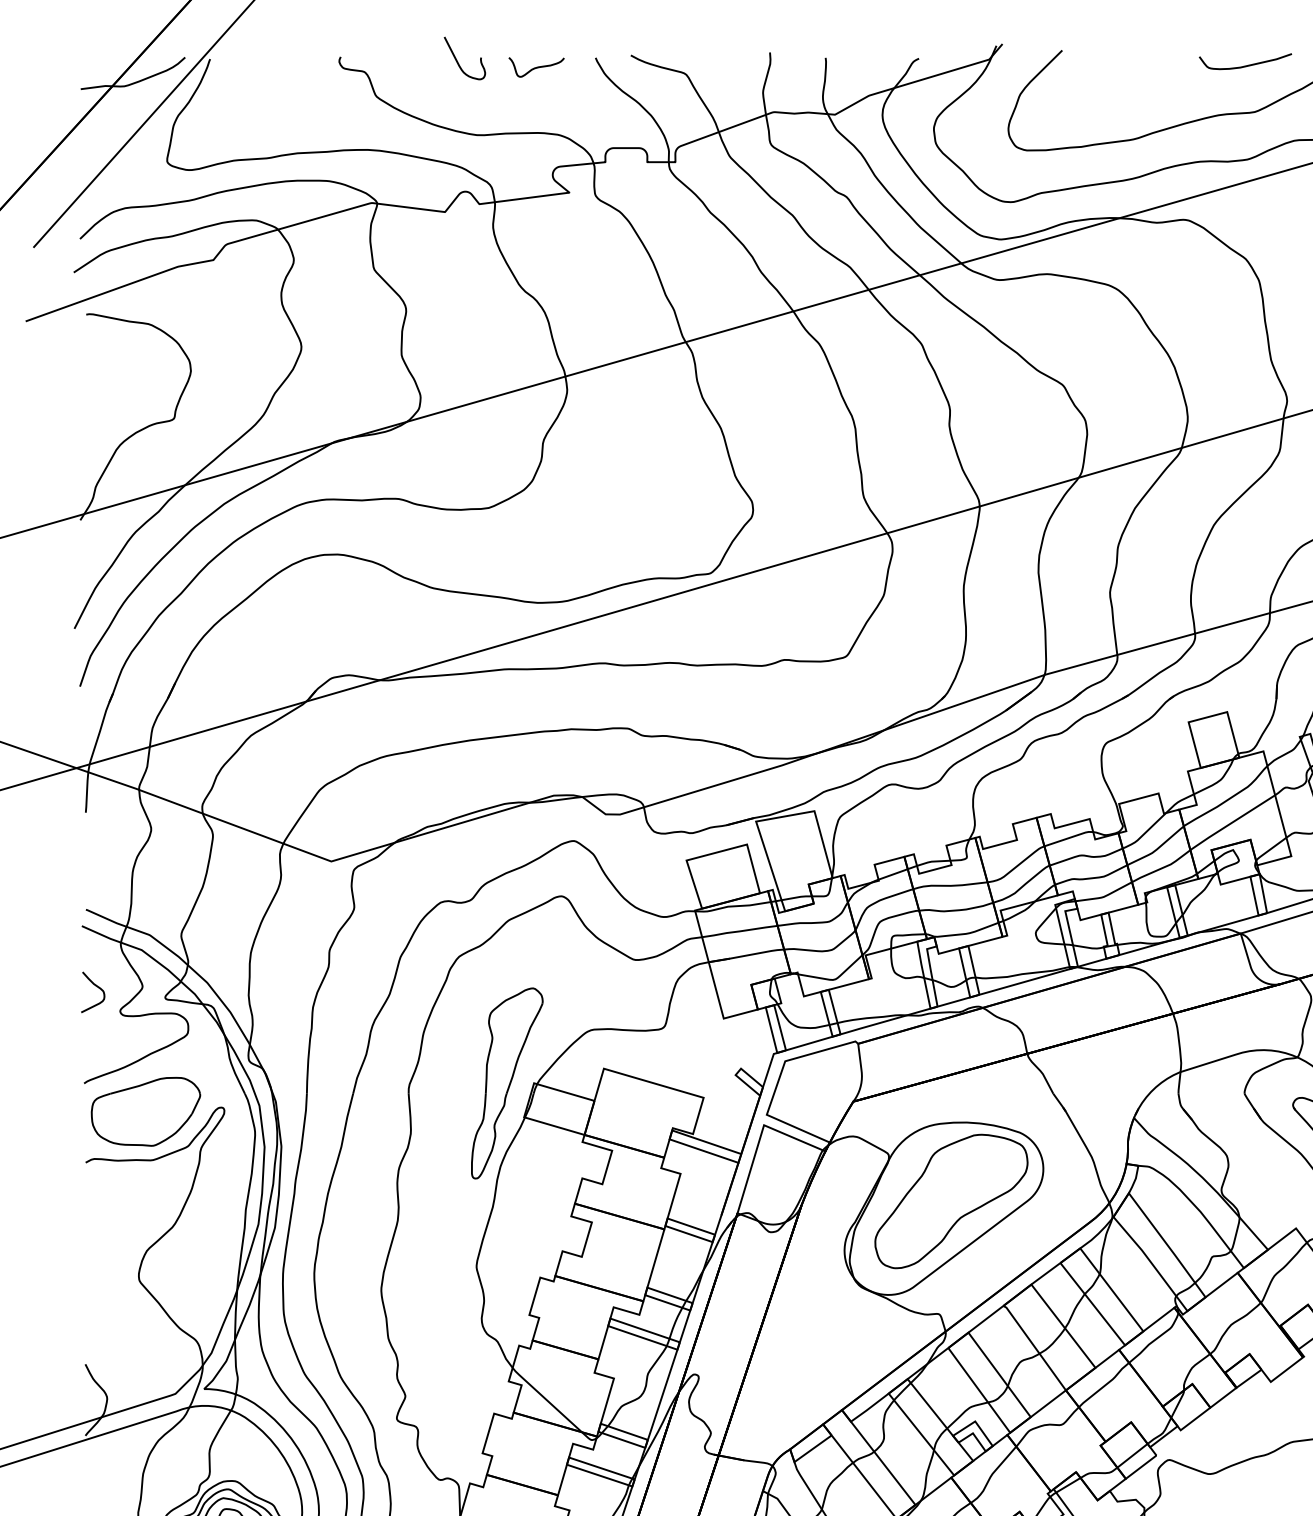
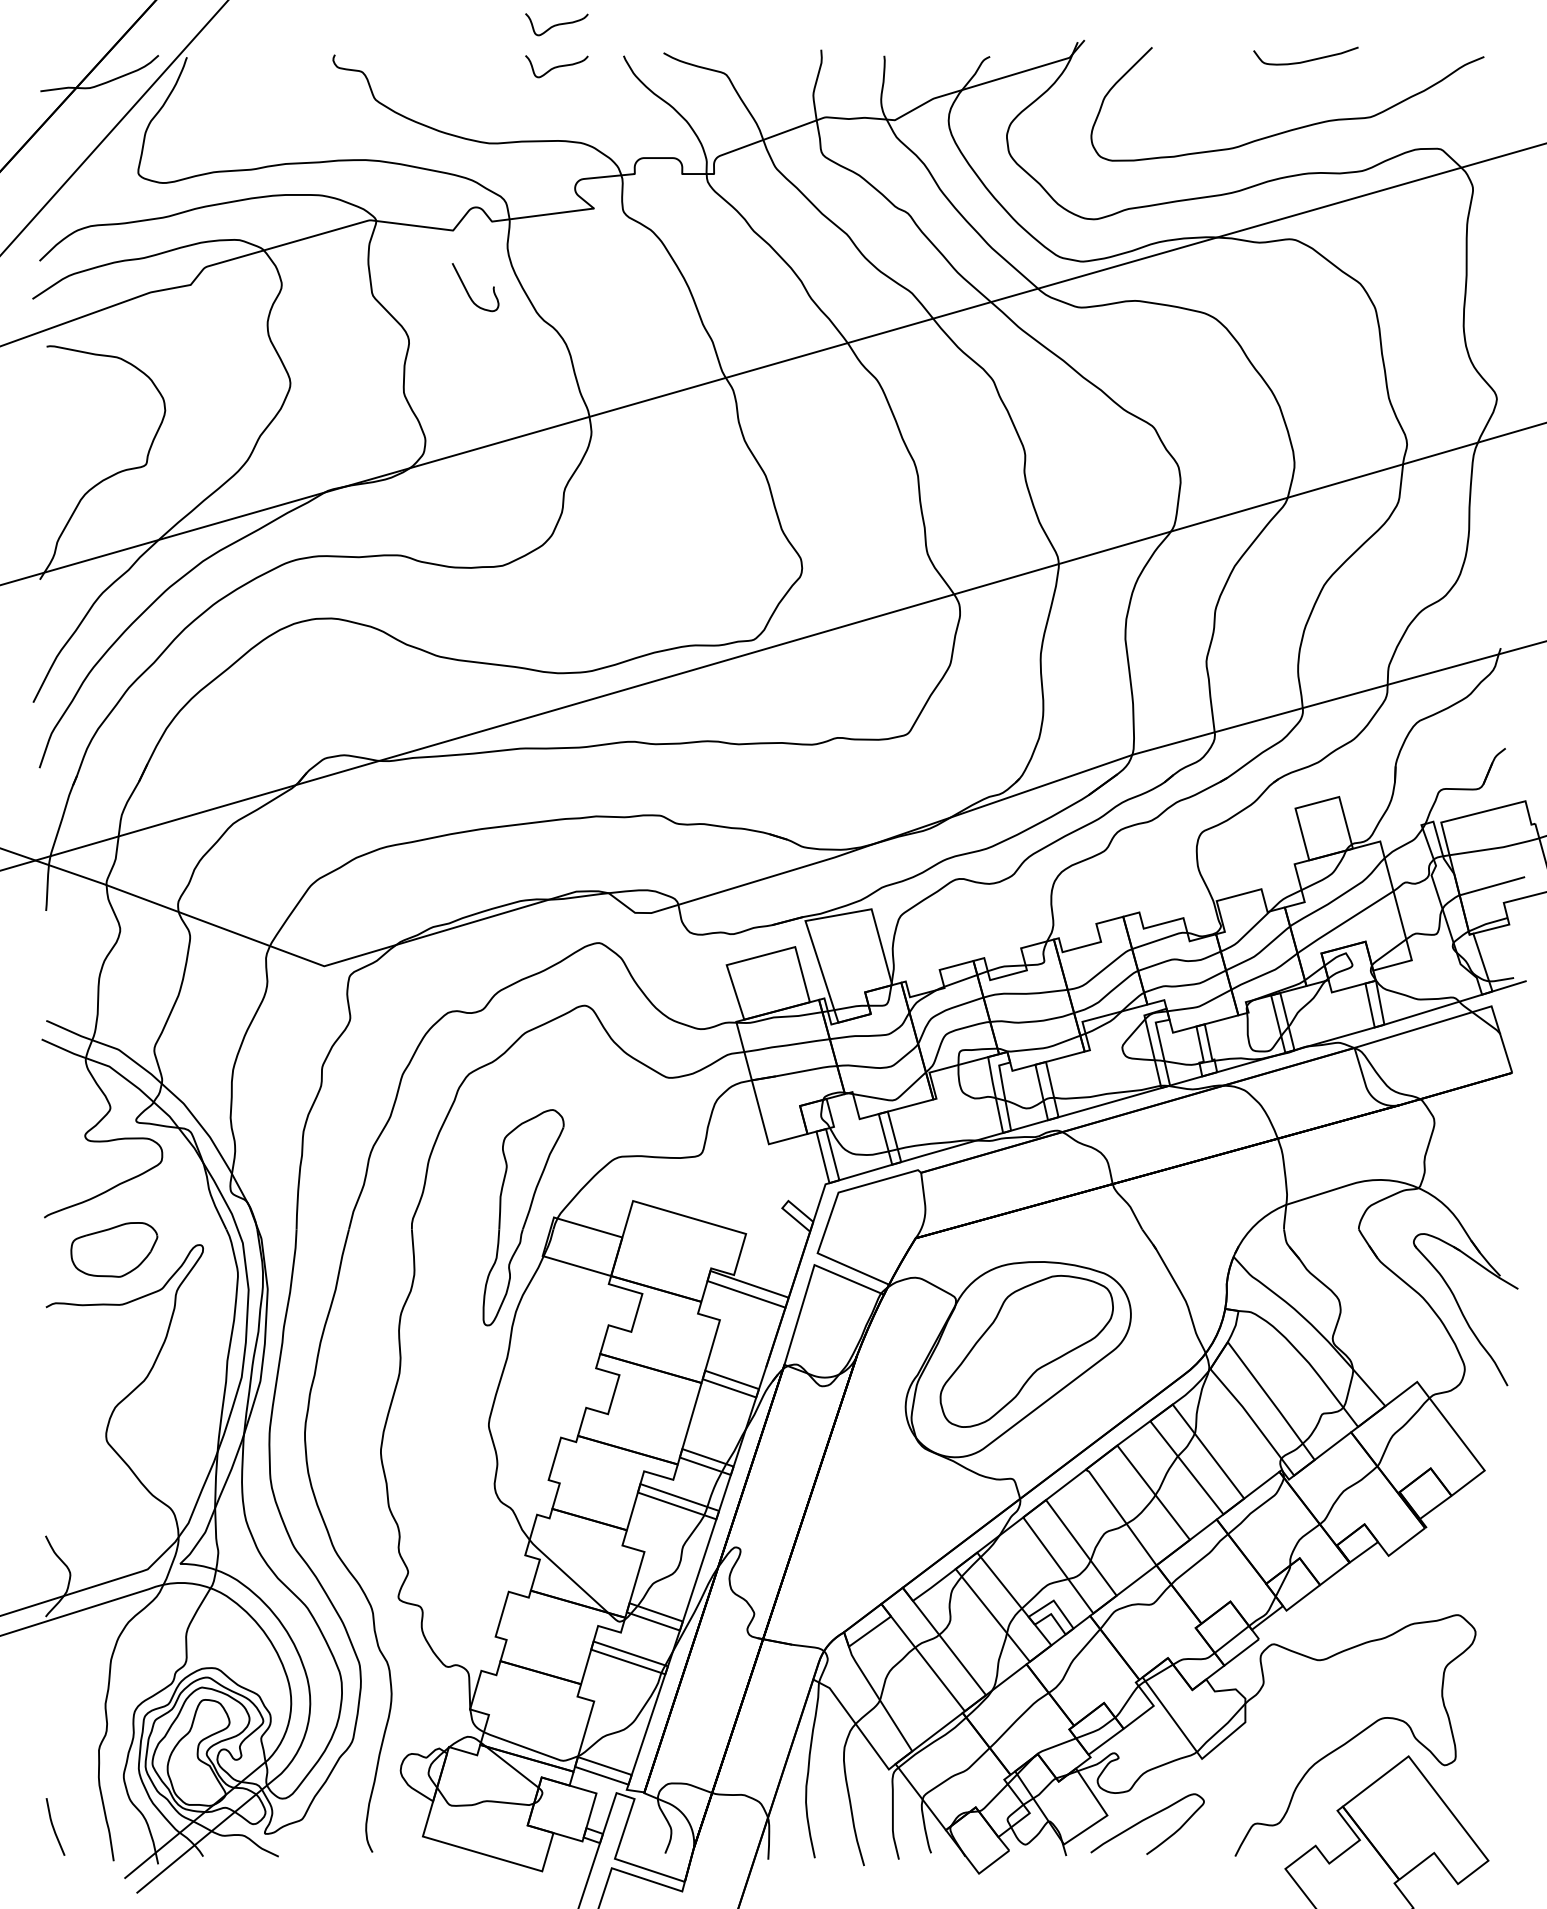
curve: (536, 30) -> (556, 24), added
curve: (457, 61) -> (467, 290), moved
curve: (1245, 65) -> (1305, 60), moved
curve: (97, 987) -> (59, 1109), removed
part: (146, 1111) -> (114, 1249), size x0.7

